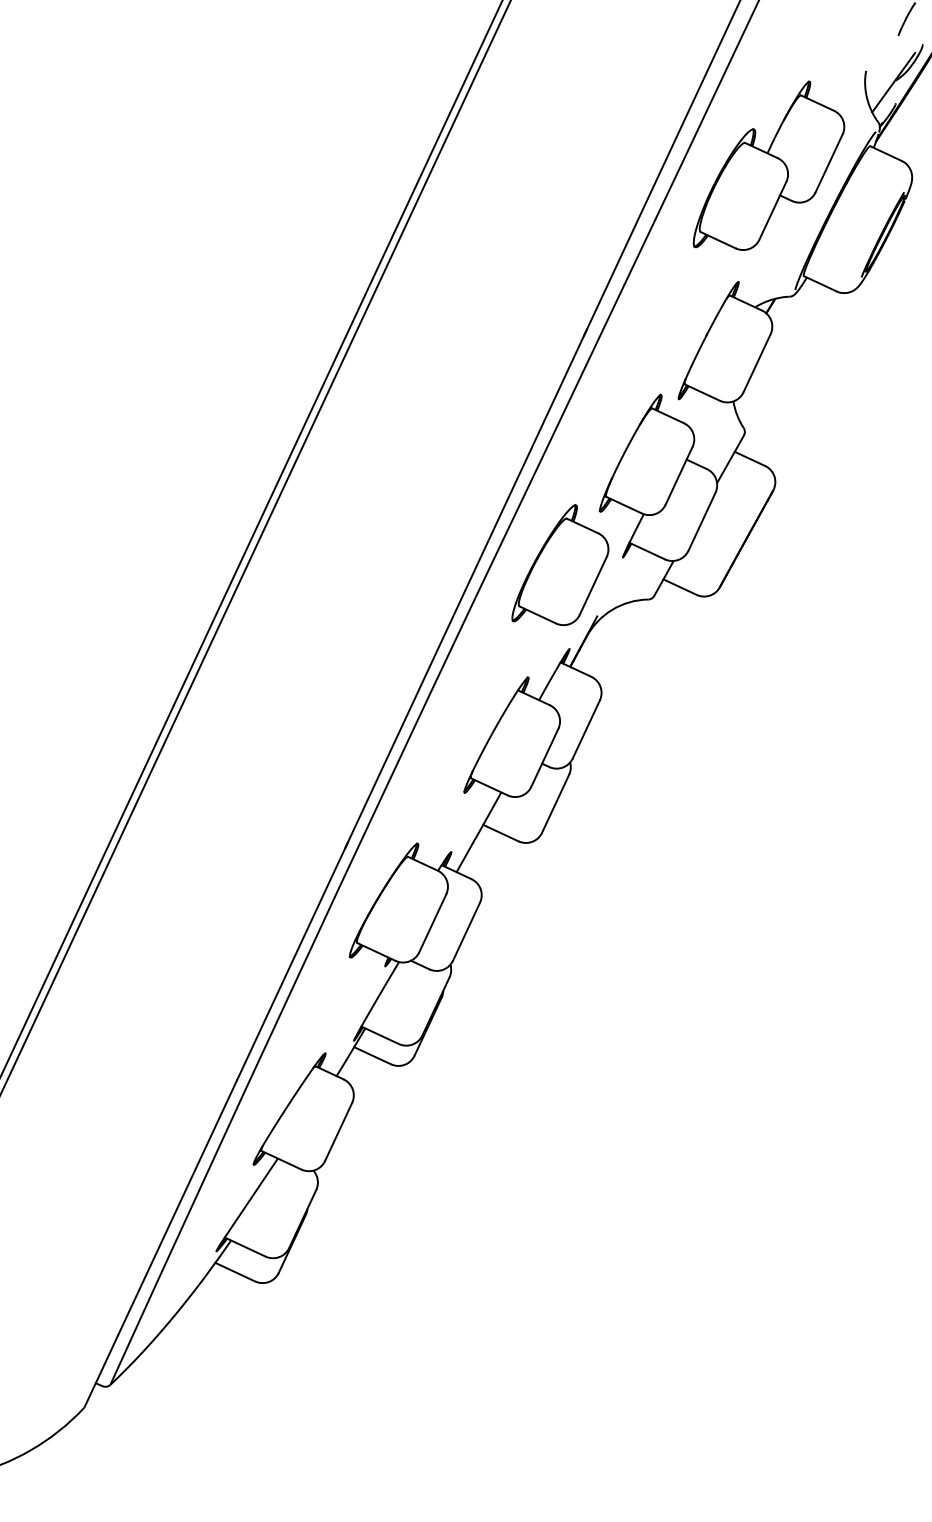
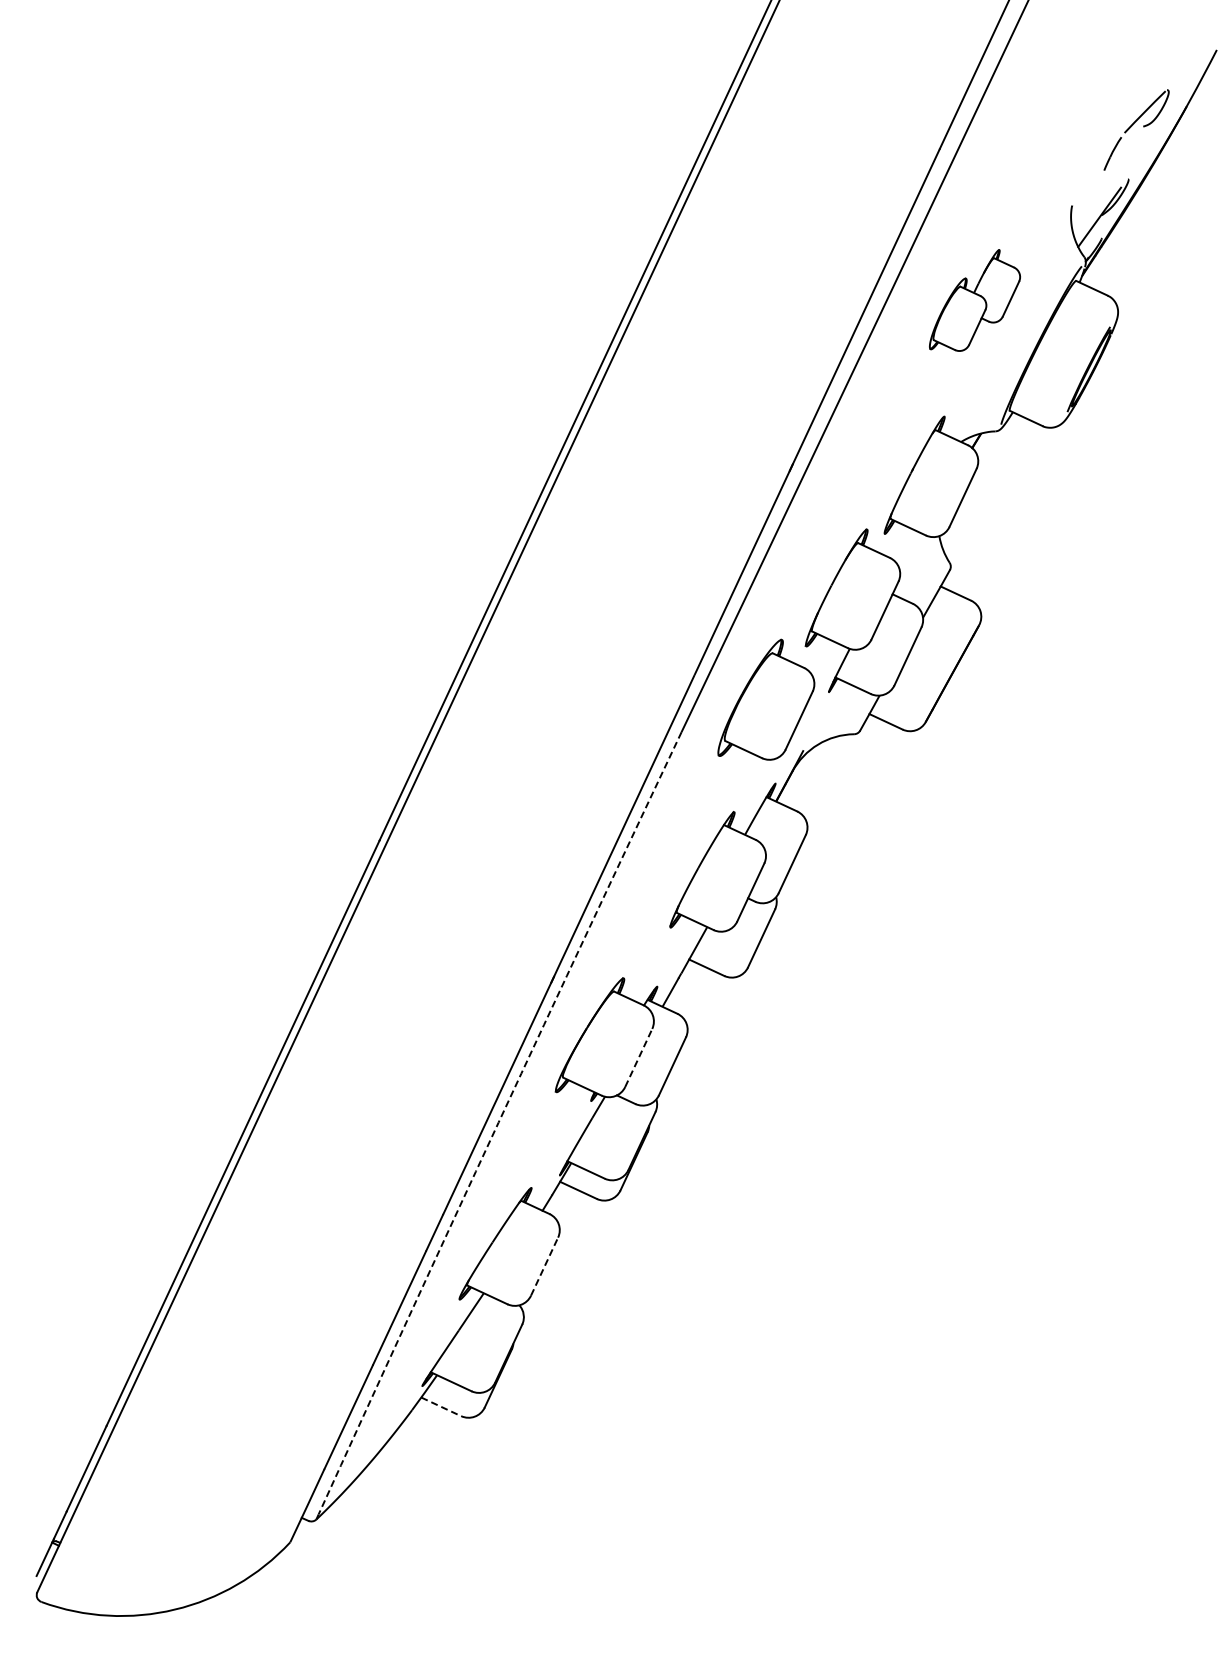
part: (768, 165) -> (974, 300), size x0.6
line: (432, 922) -> (638, 1057), solid -> dashed
arc: (292, 987) -> (498, 1122), solid -> dashed
line: (338, 1131) -> (544, 1266), solid -> dashed
line: (235, 1271) -> (441, 1406), solid -> dashed

